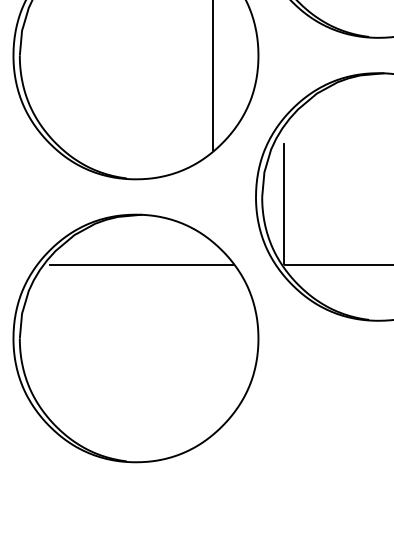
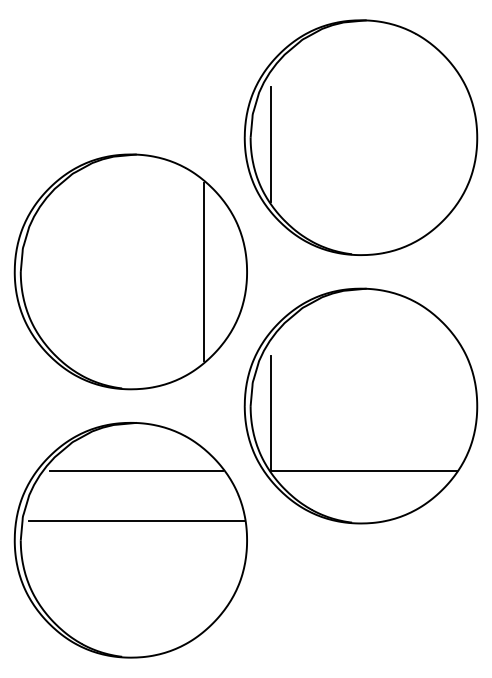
line: (141, 318) -> (136, 521), added

